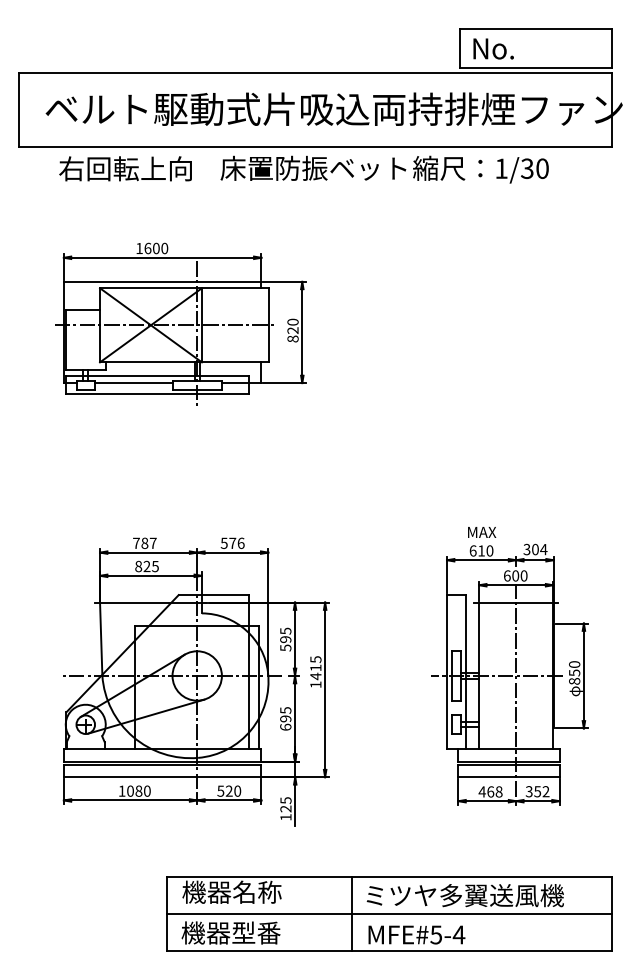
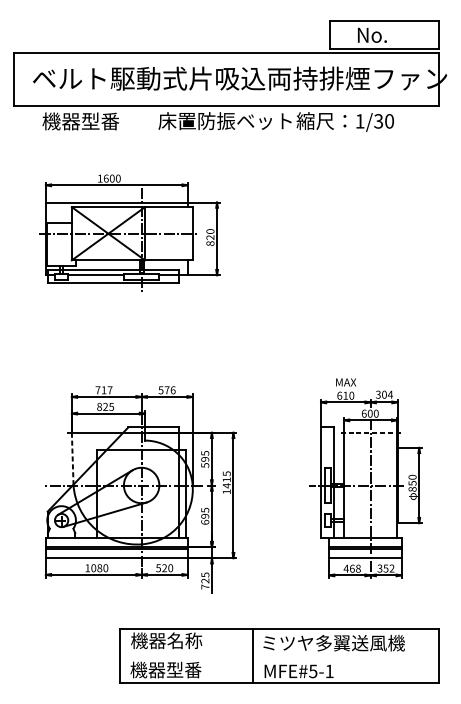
text: (493, 48) -> (372, 35), moved
text: (125, 168) -> (90, 121), 右回転上向 -> 機器型番
text: (144, 542) -> (103, 389), 787 -> 717
line: (515, 602) -> (370, 432), solid -> dashed
line: (101, 639) -> (72, 459), solid -> dashed
text: (285, 817) -> (205, 587), 125 -> 725
line: (389, 913) -> (279, 656), removed
text: (458, 934) -> (329, 671), MFE#5-4 -> MFE#5-1

